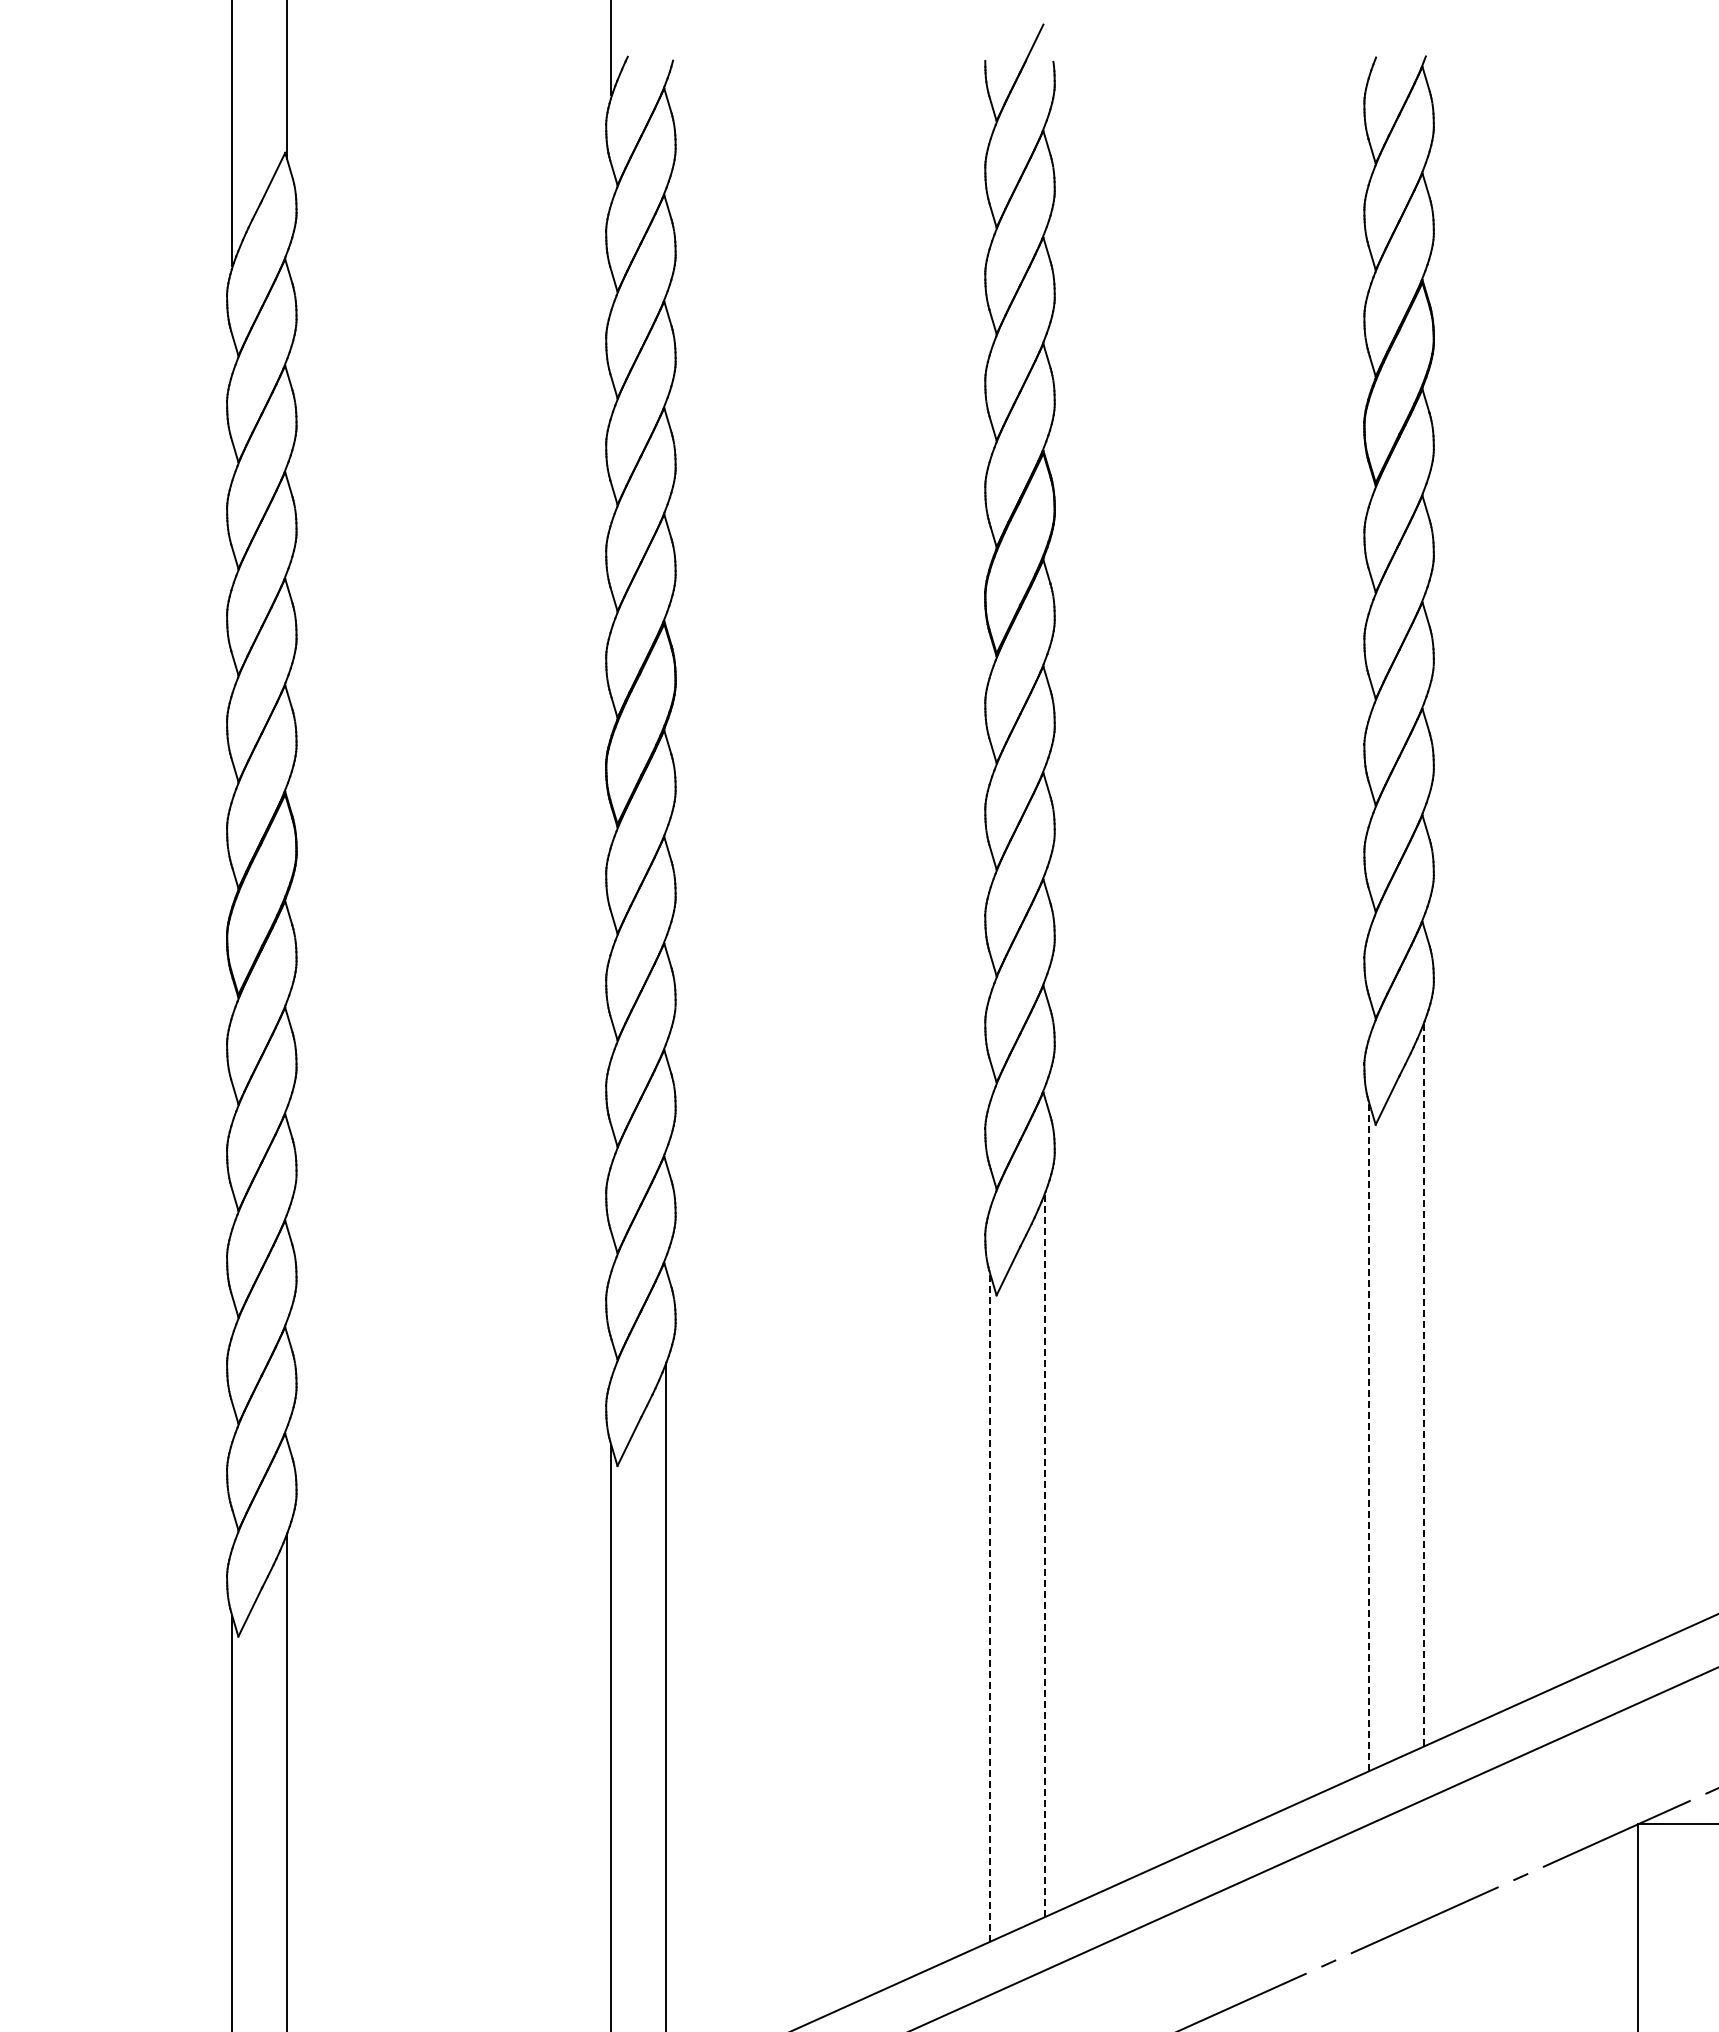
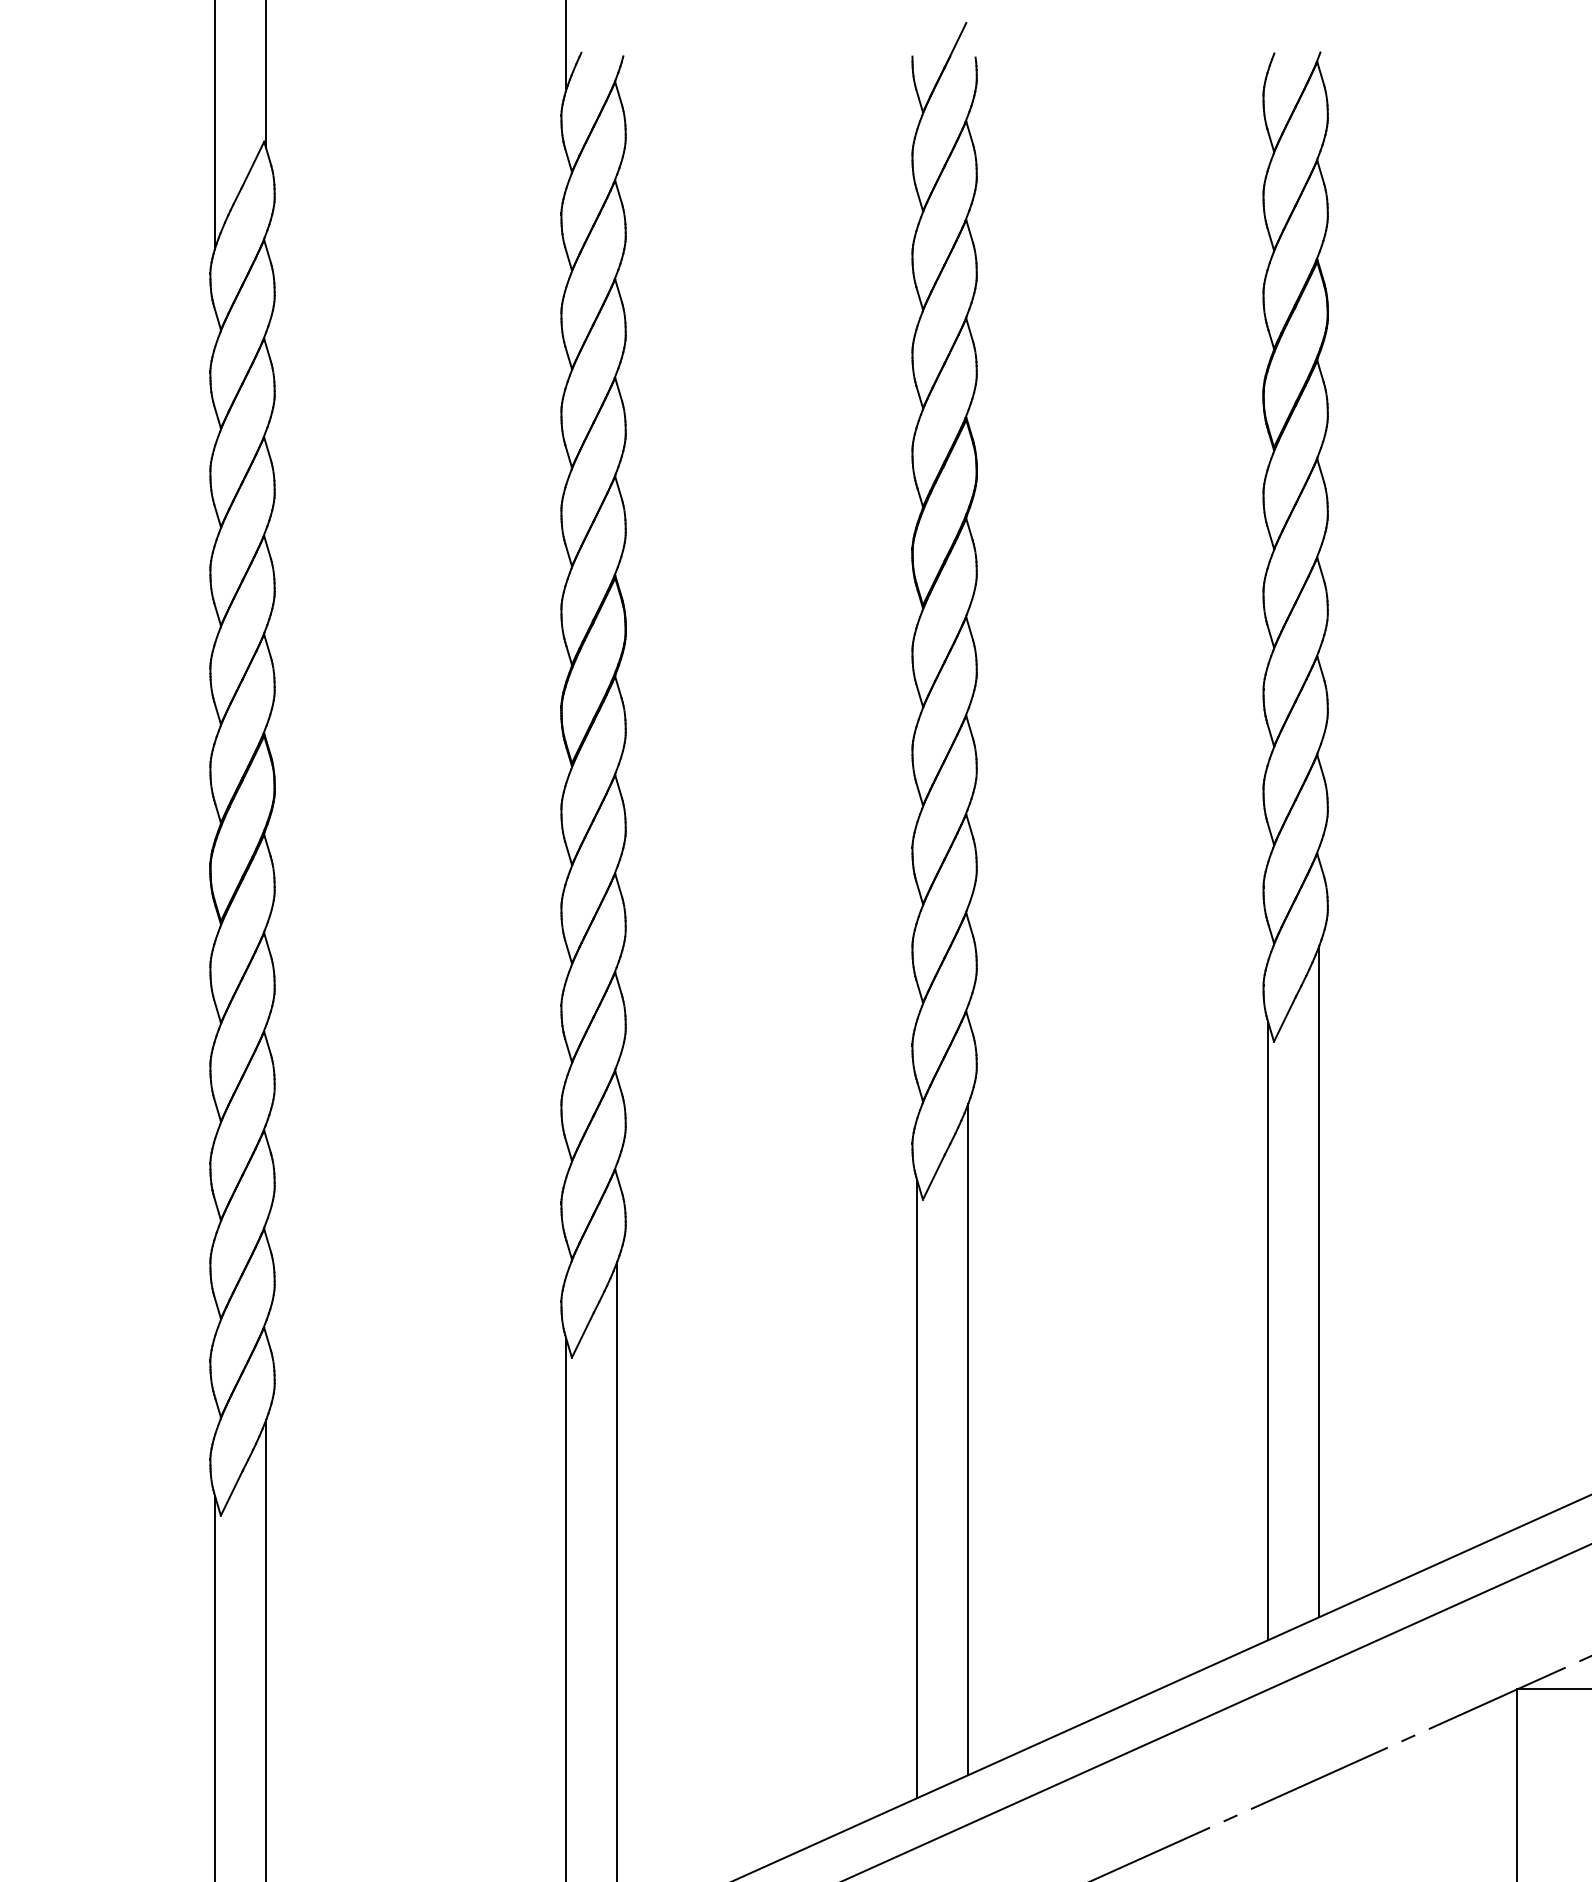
line: (1424, 1383) -> (1319, 1281), dashed -> solid
line: (1369, 1437) -> (1268, 1331), dashed -> solid
line: (1045, 1554) -> (968, 1439), dashed -> solid
line: (990, 1607) -> (917, 1488), dashed -> solid

